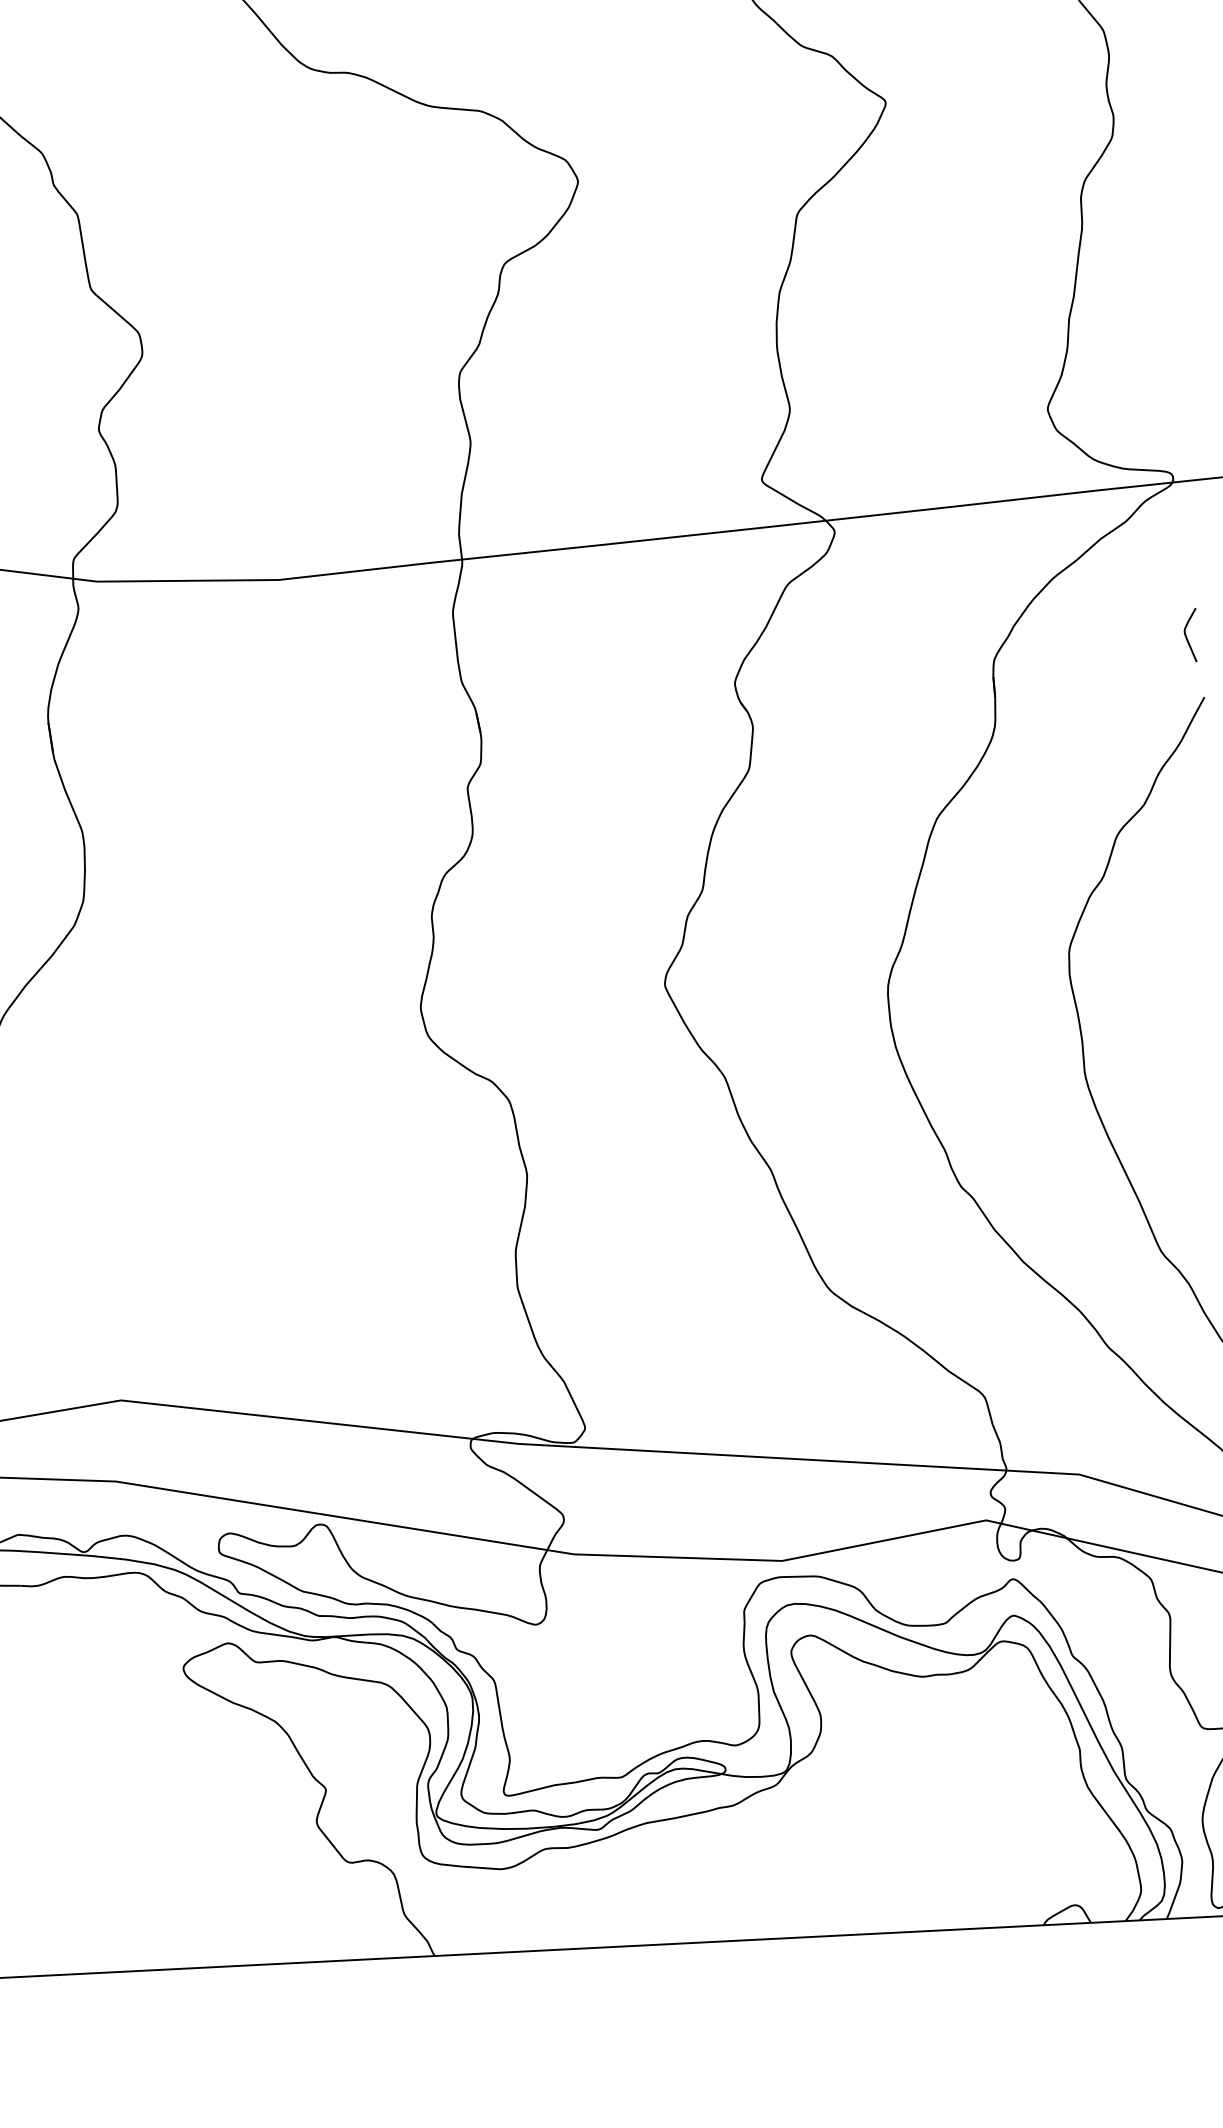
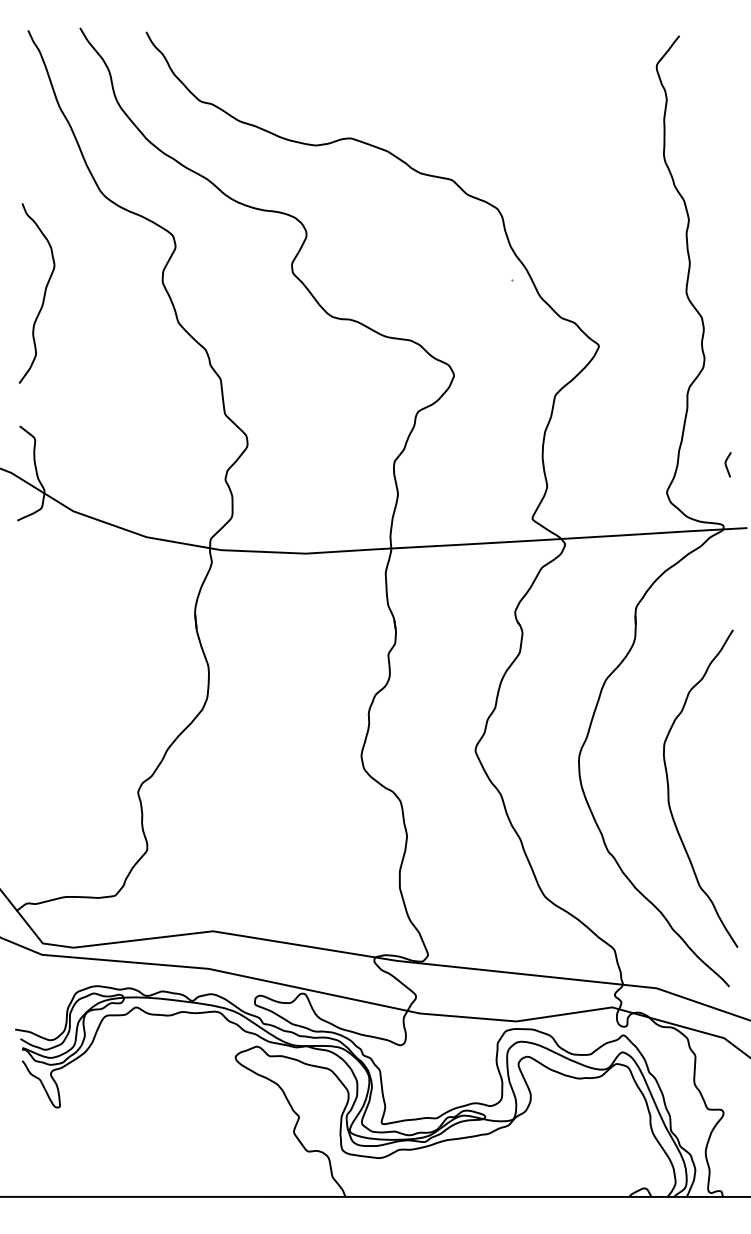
curve: (1187, 634) -> (726, 464), moved

